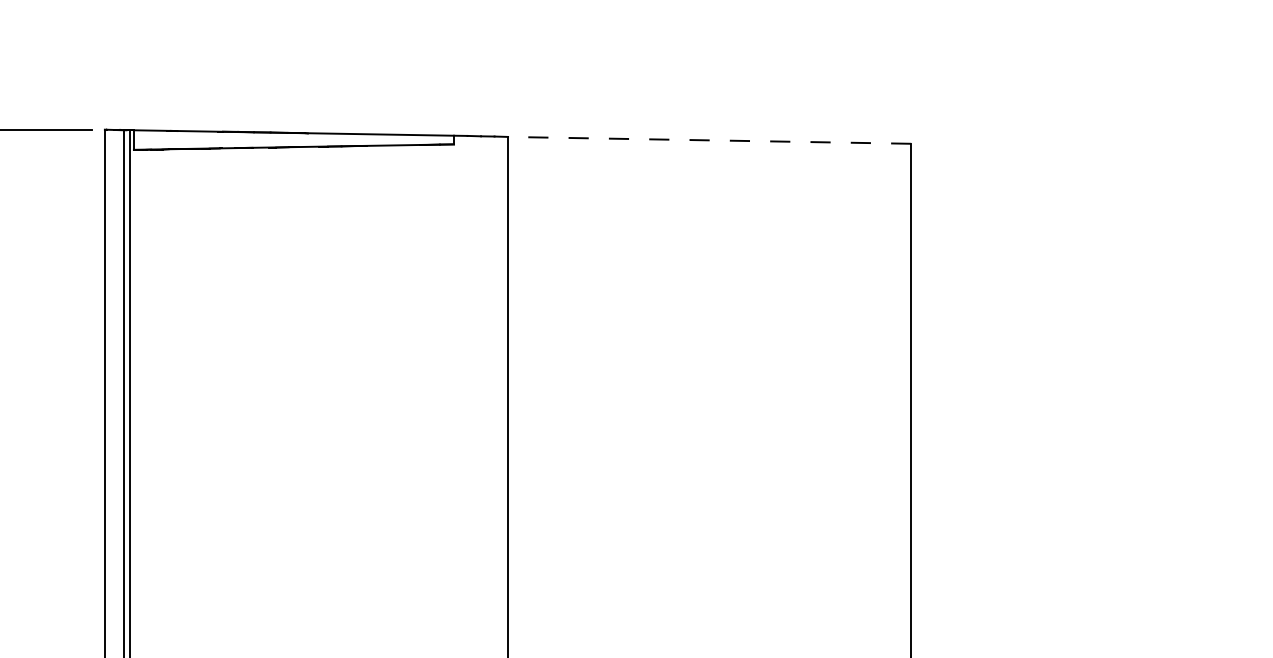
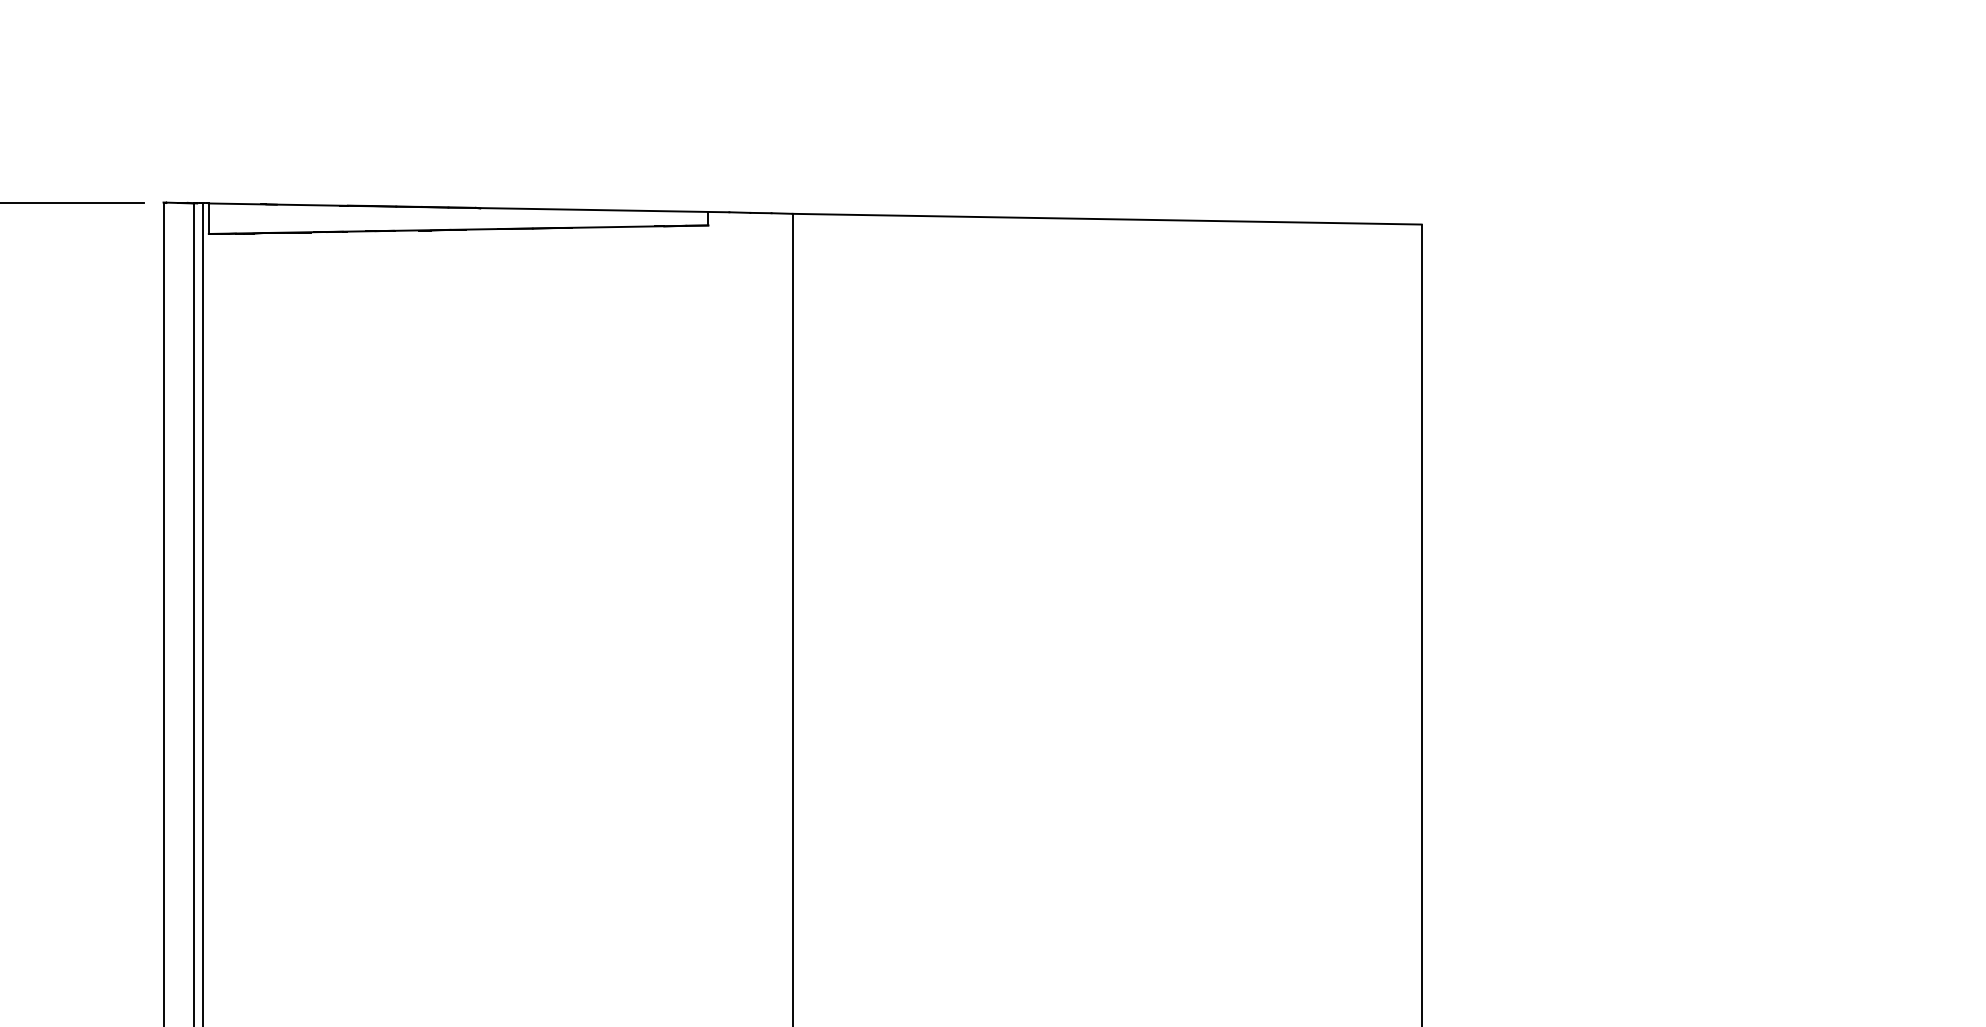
line: (709, 140) -> (1106, 219), dashed -> solid

